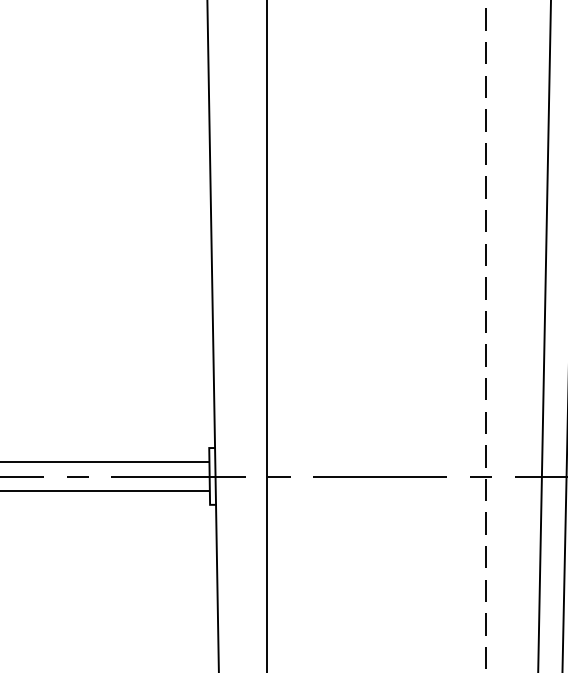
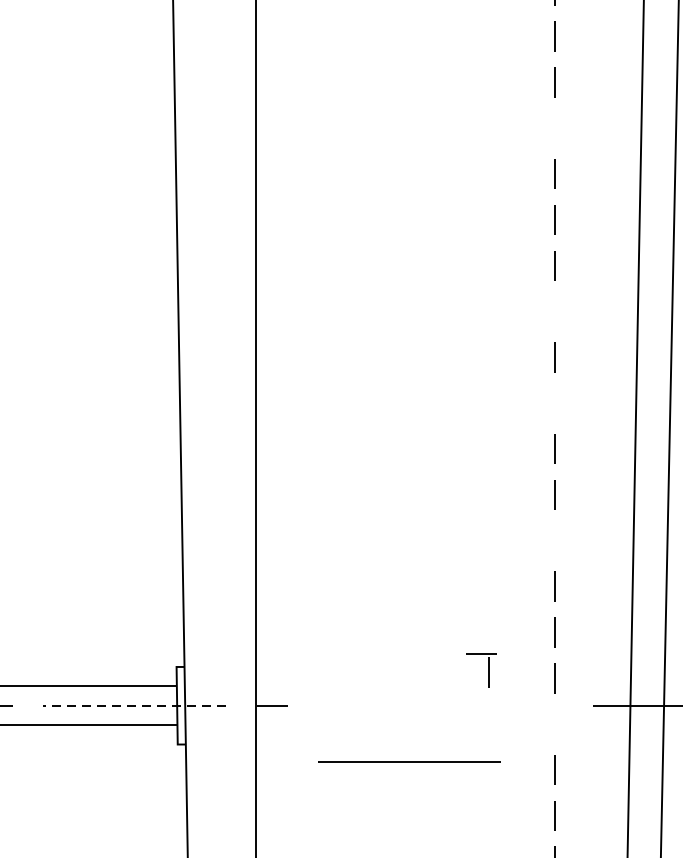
line: (485, 52) -> (553, 127), removed
line: (485, 187) -> (553, 311), removed
line: (485, 254) -> (553, 402), removed
line: (485, 355) -> (553, 540), removed
line: (178, 476) -> (134, 705), solid -> dashed
line: (379, 476) -> (408, 761), moved
part: (480, 488) -> (481, 670), moved

